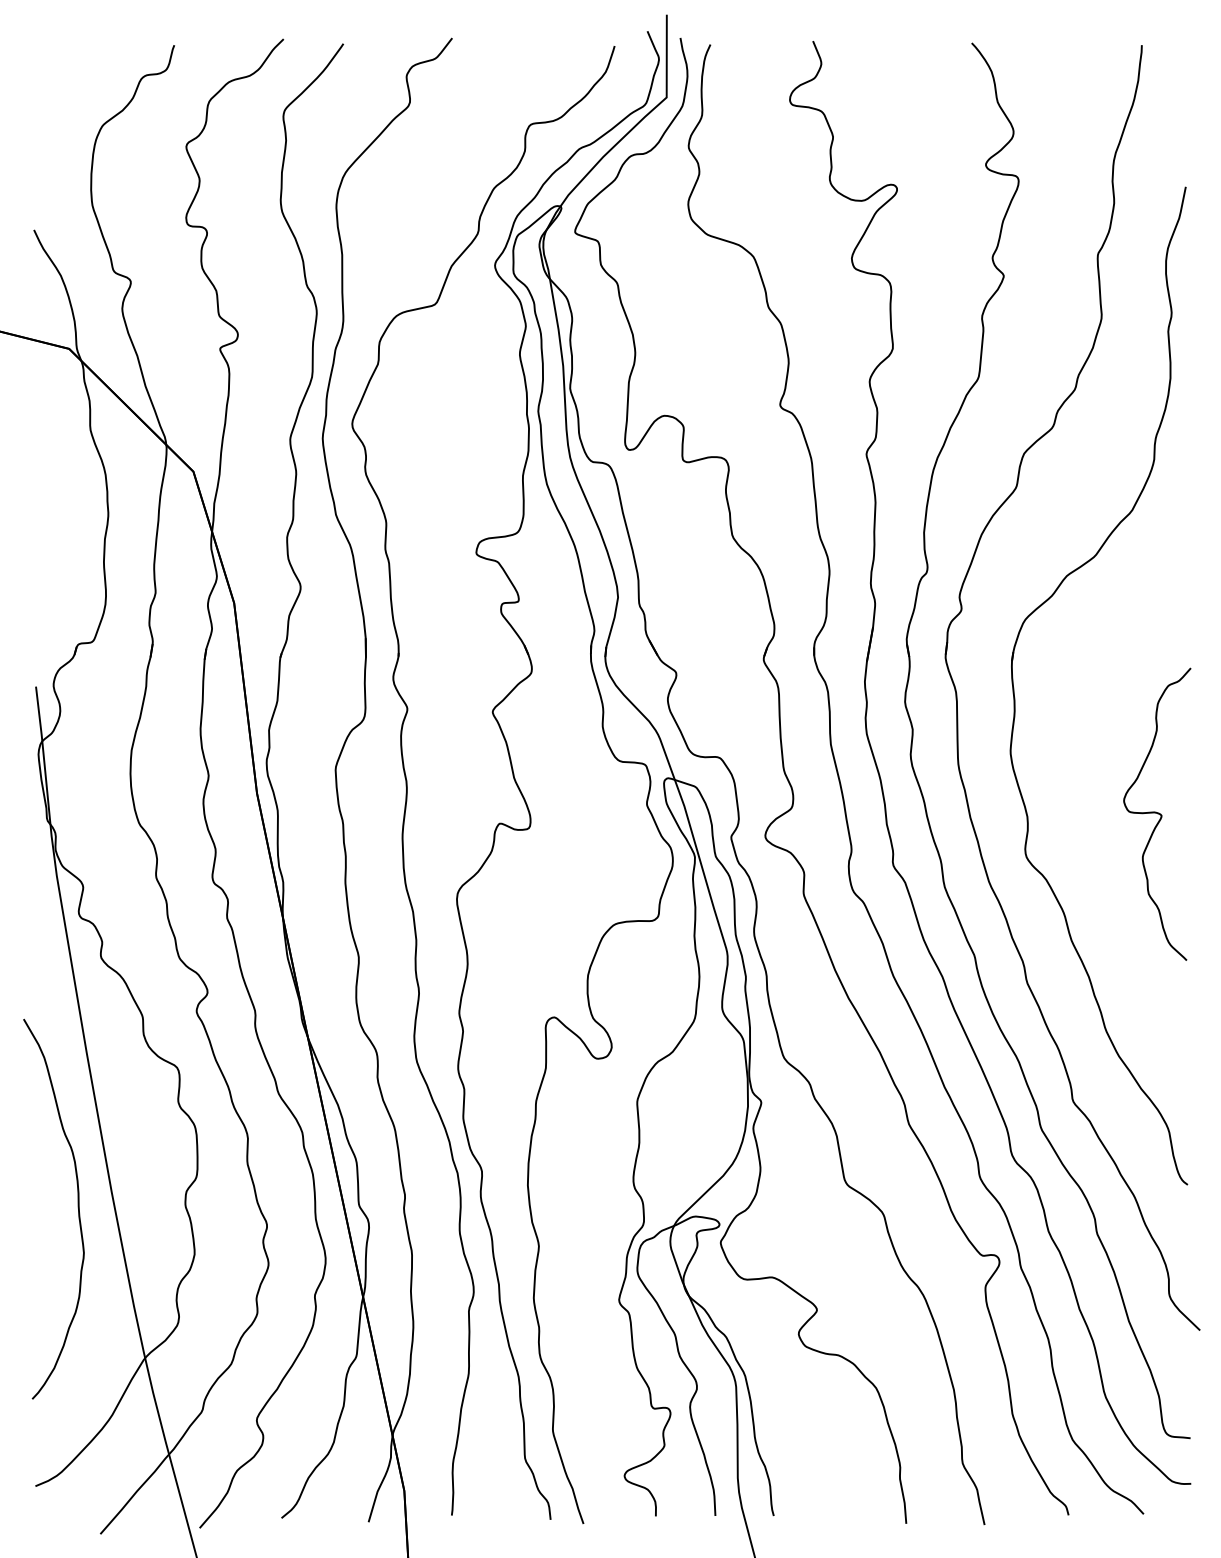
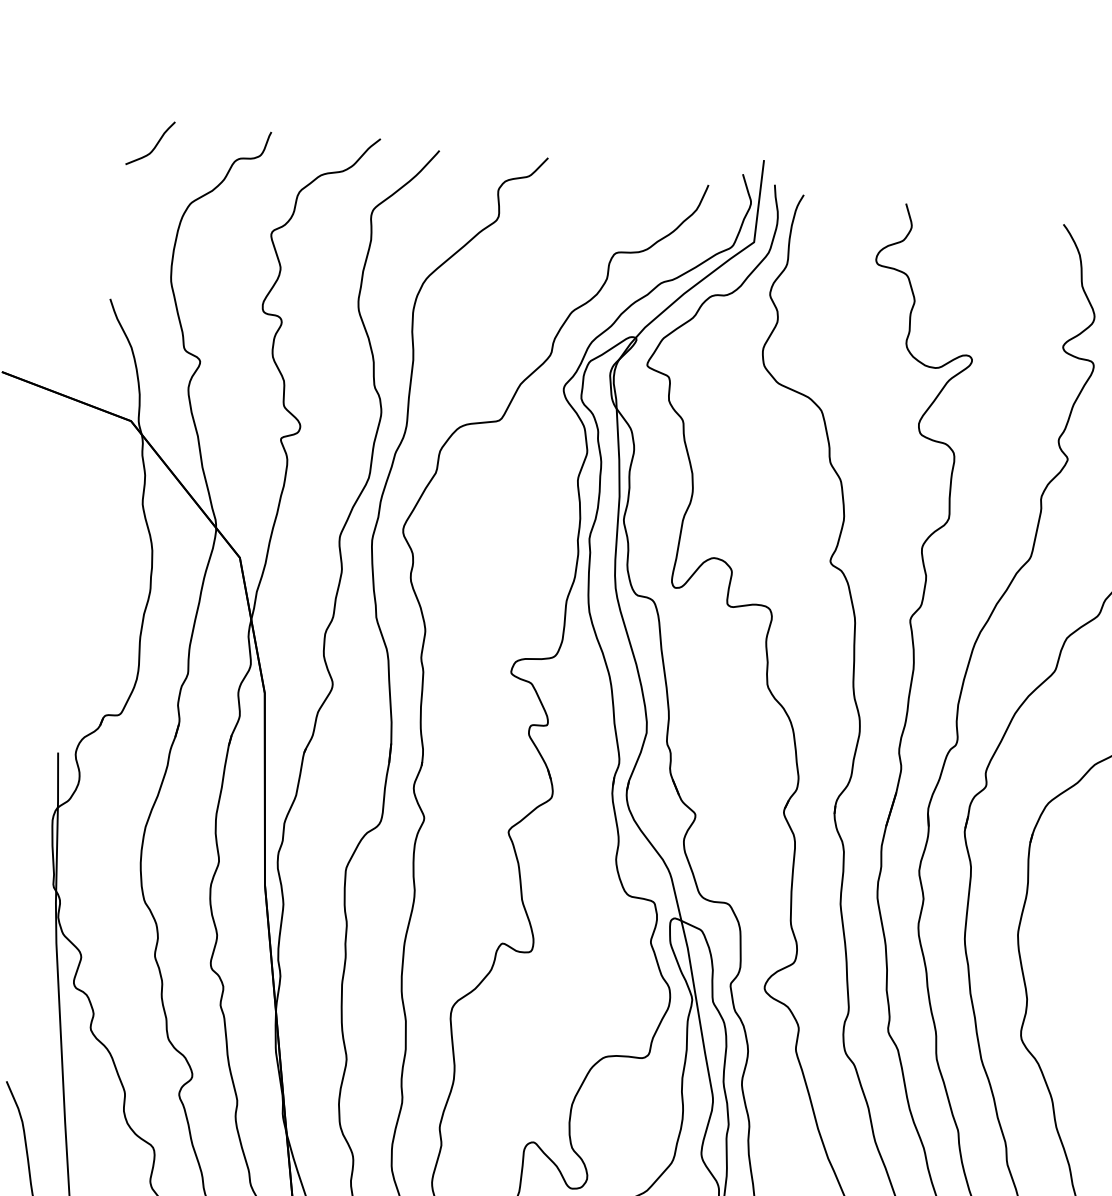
curve: (60, 72) -> (155, 145), added

